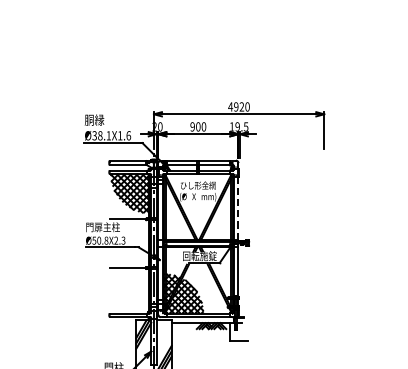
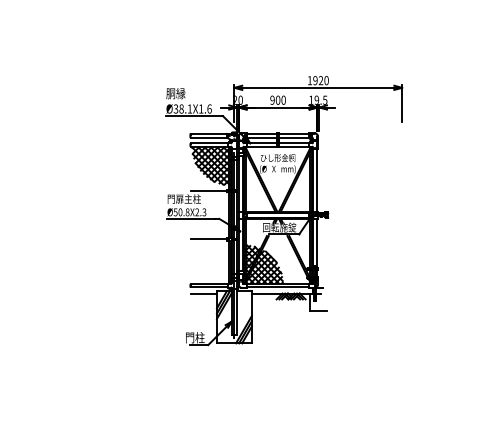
text: (230, 106) -> (309, 80), 4920 -> 1920
line: (238, 209) -> (317, 181), dashed -> solid
line: (122, 323) -> (203, 293), added

